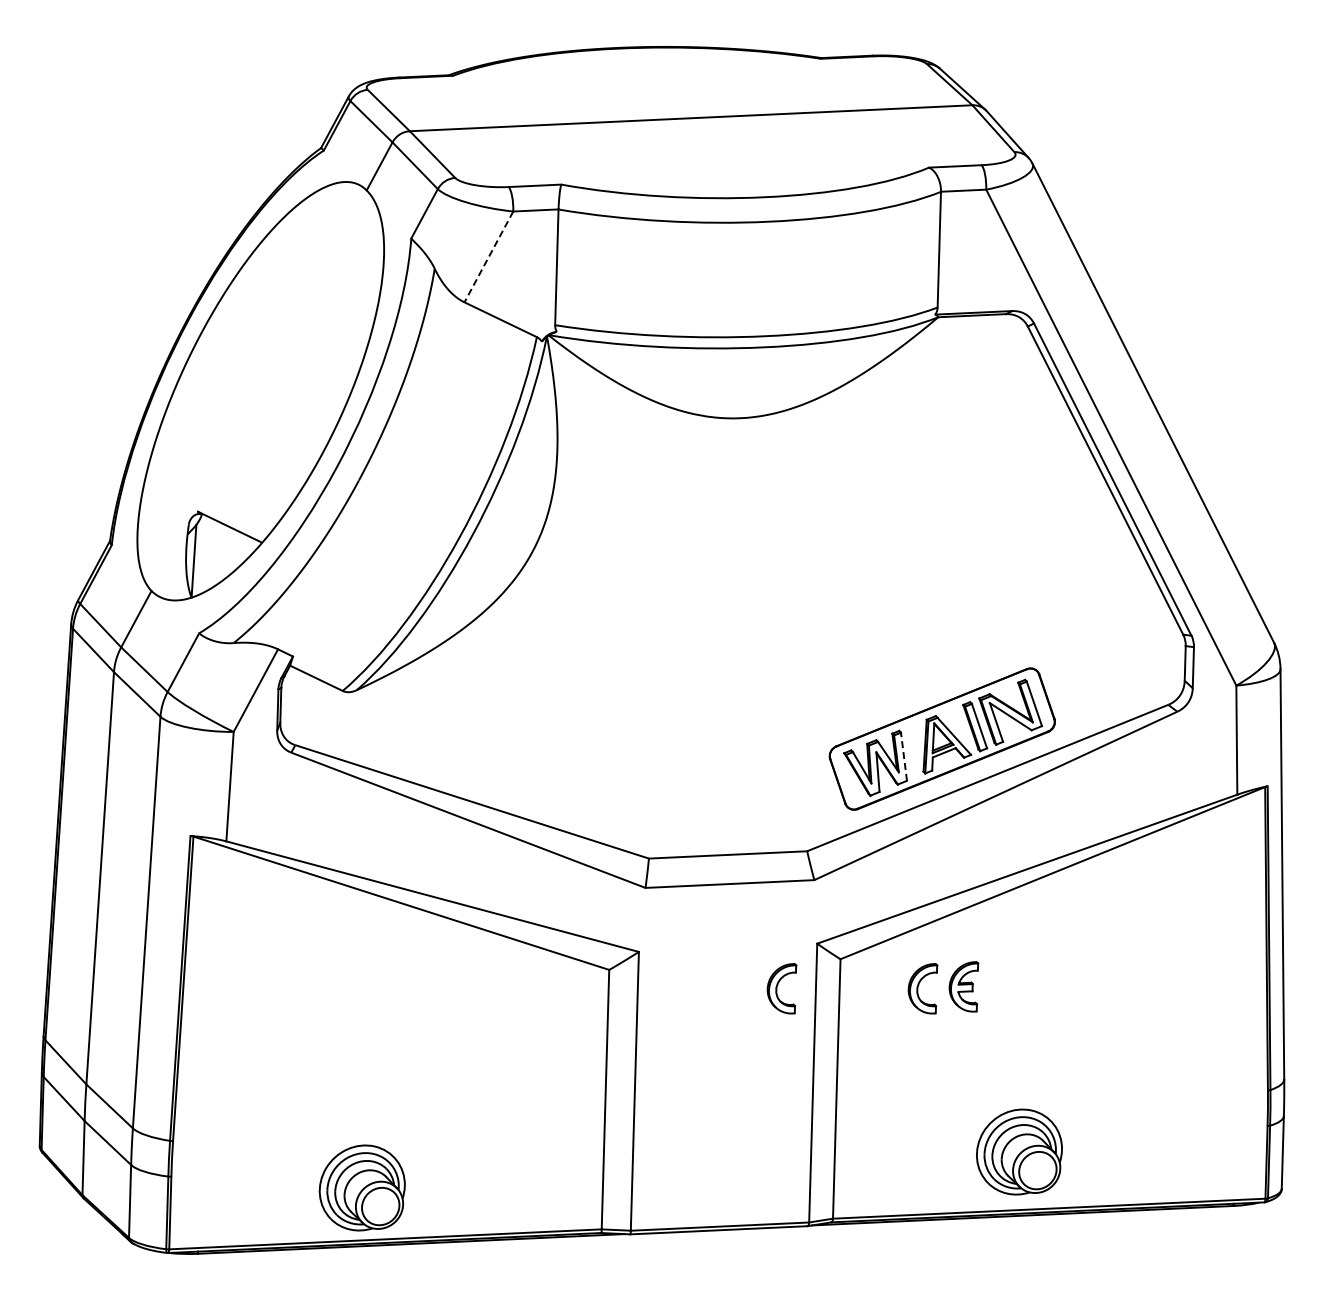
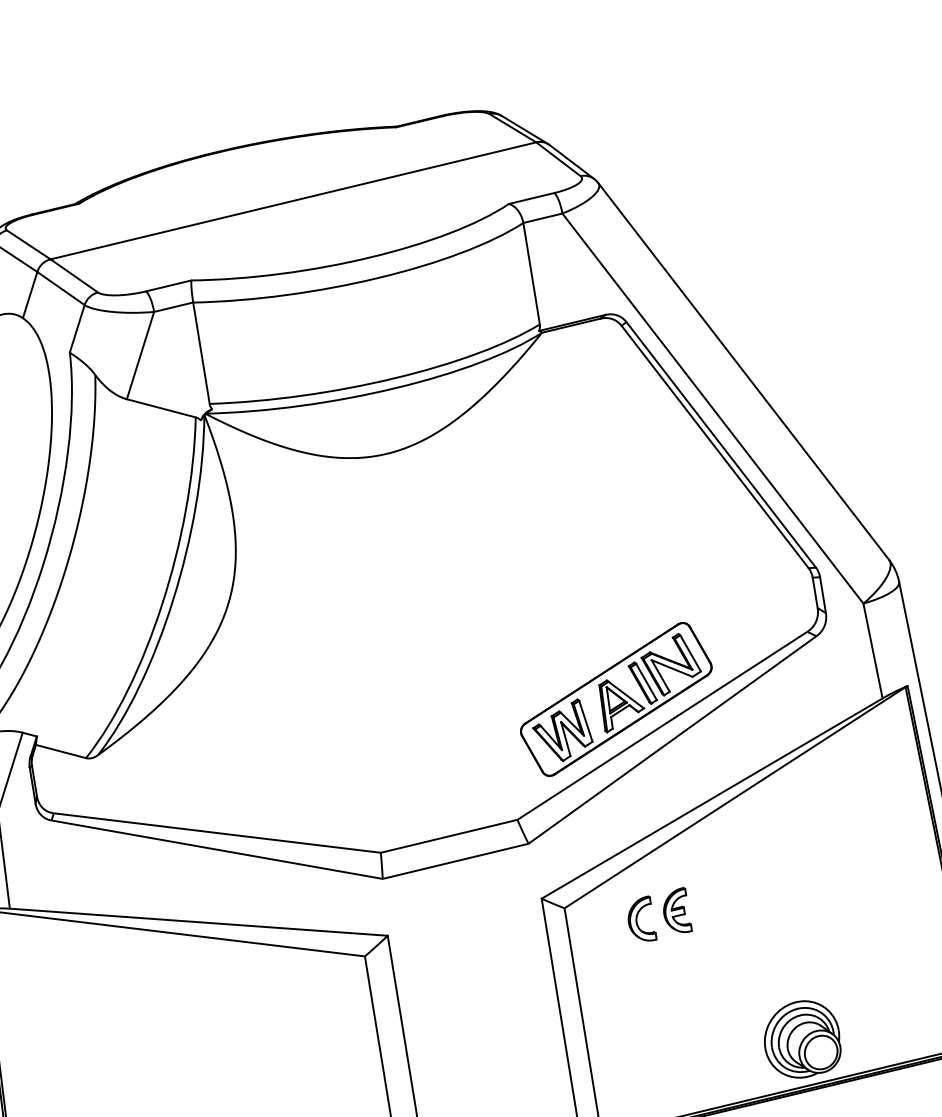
line: (488, 256) -> (140, 355), dashed -> solid
line: (903, 756) -> (585, 721), dashed -> solid
part: (781, 988) -> (518, 943), removed
part: (1019, 1151) -> (801, 1038), moved

